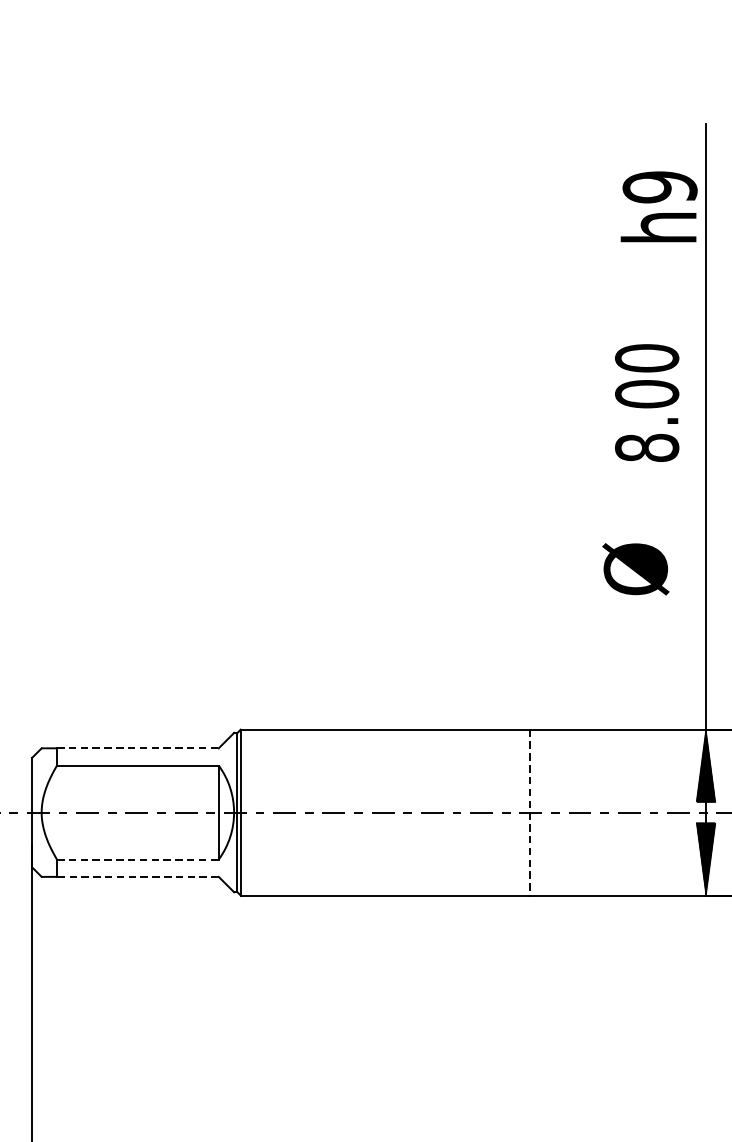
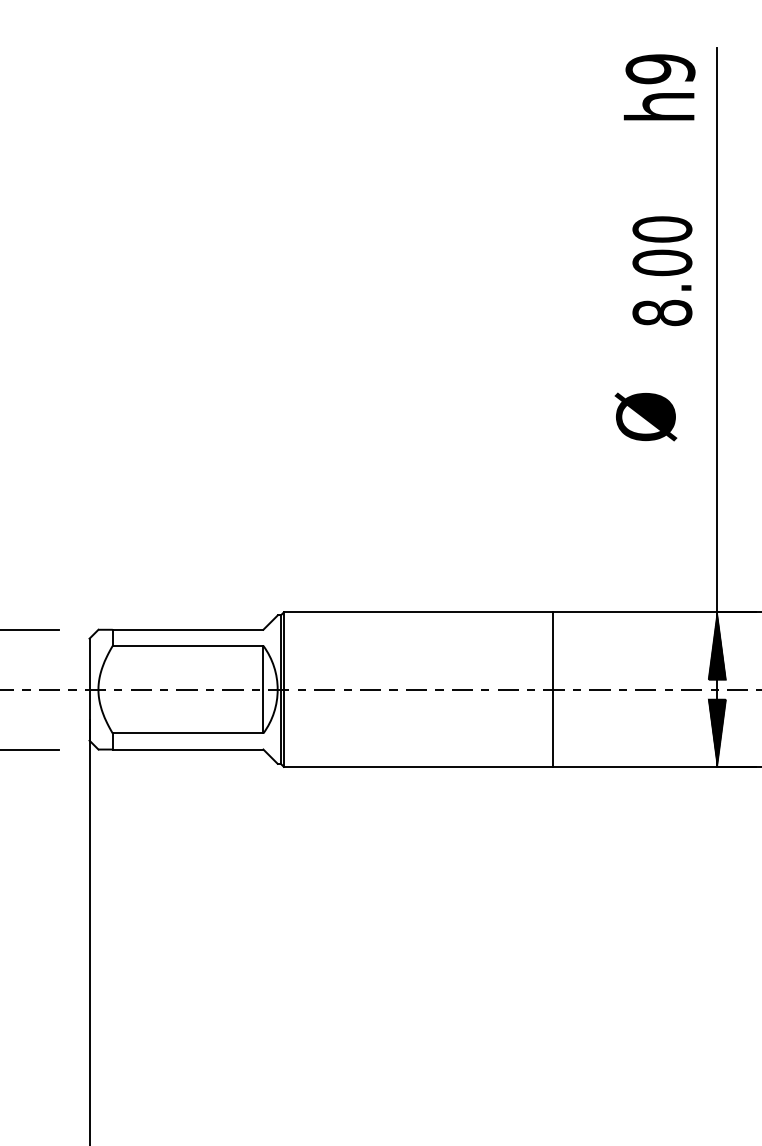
text: (659, 206) -> (659, 87), moved
text: (647, 403) -> (662, 271), moved
text: (635, 568) -> (645, 416), moved
line: (138, 748) -> (188, 629), dashed -> solid
line: (530, 813) -> (553, 690), dashed -> solid
line: (138, 859) -> (188, 733), dashed -> solid
line: (137, 876) -> (187, 749), dashed -> solid

